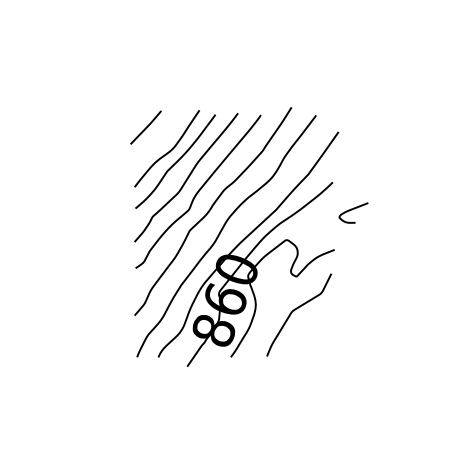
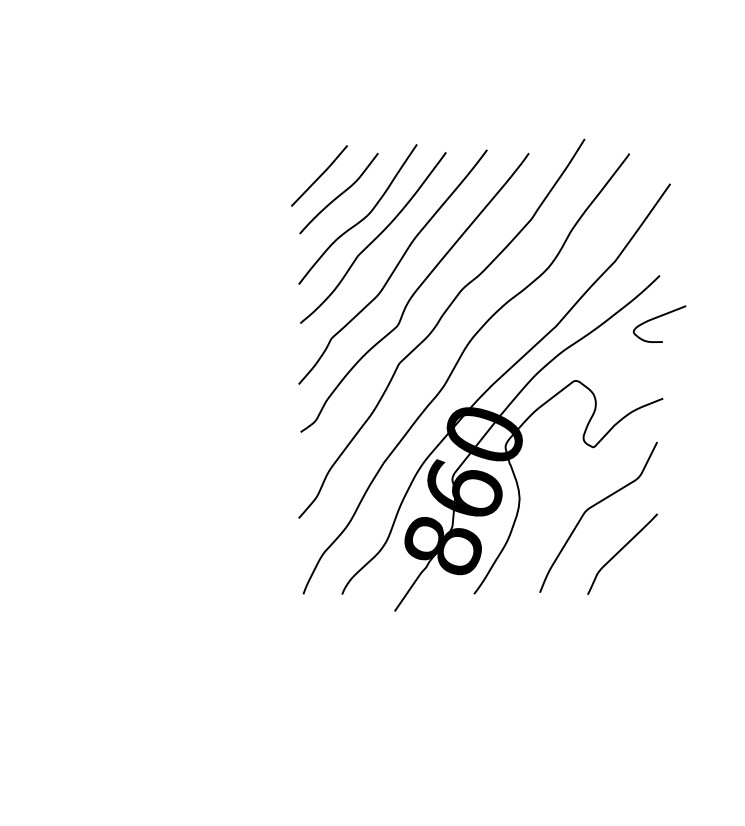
curve: (157, 136) -> (340, 192), added
curve: (352, 210) -> (657, 319), moved
curve: (311, 334) -> (620, 552), added

